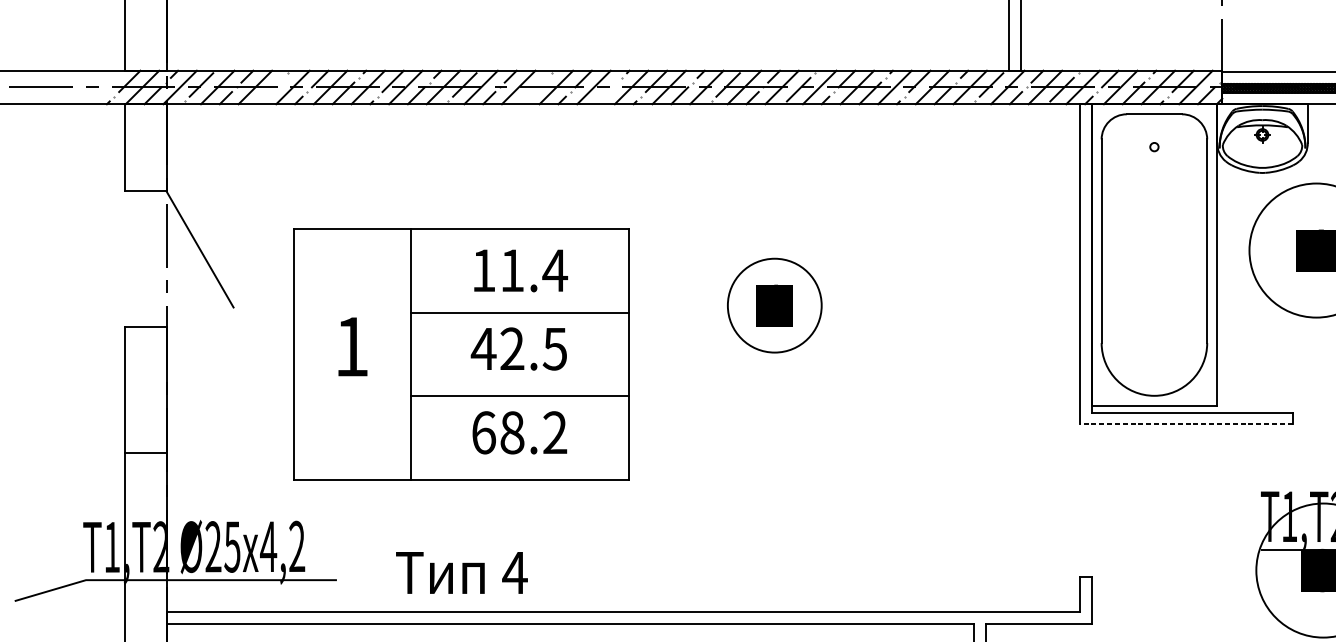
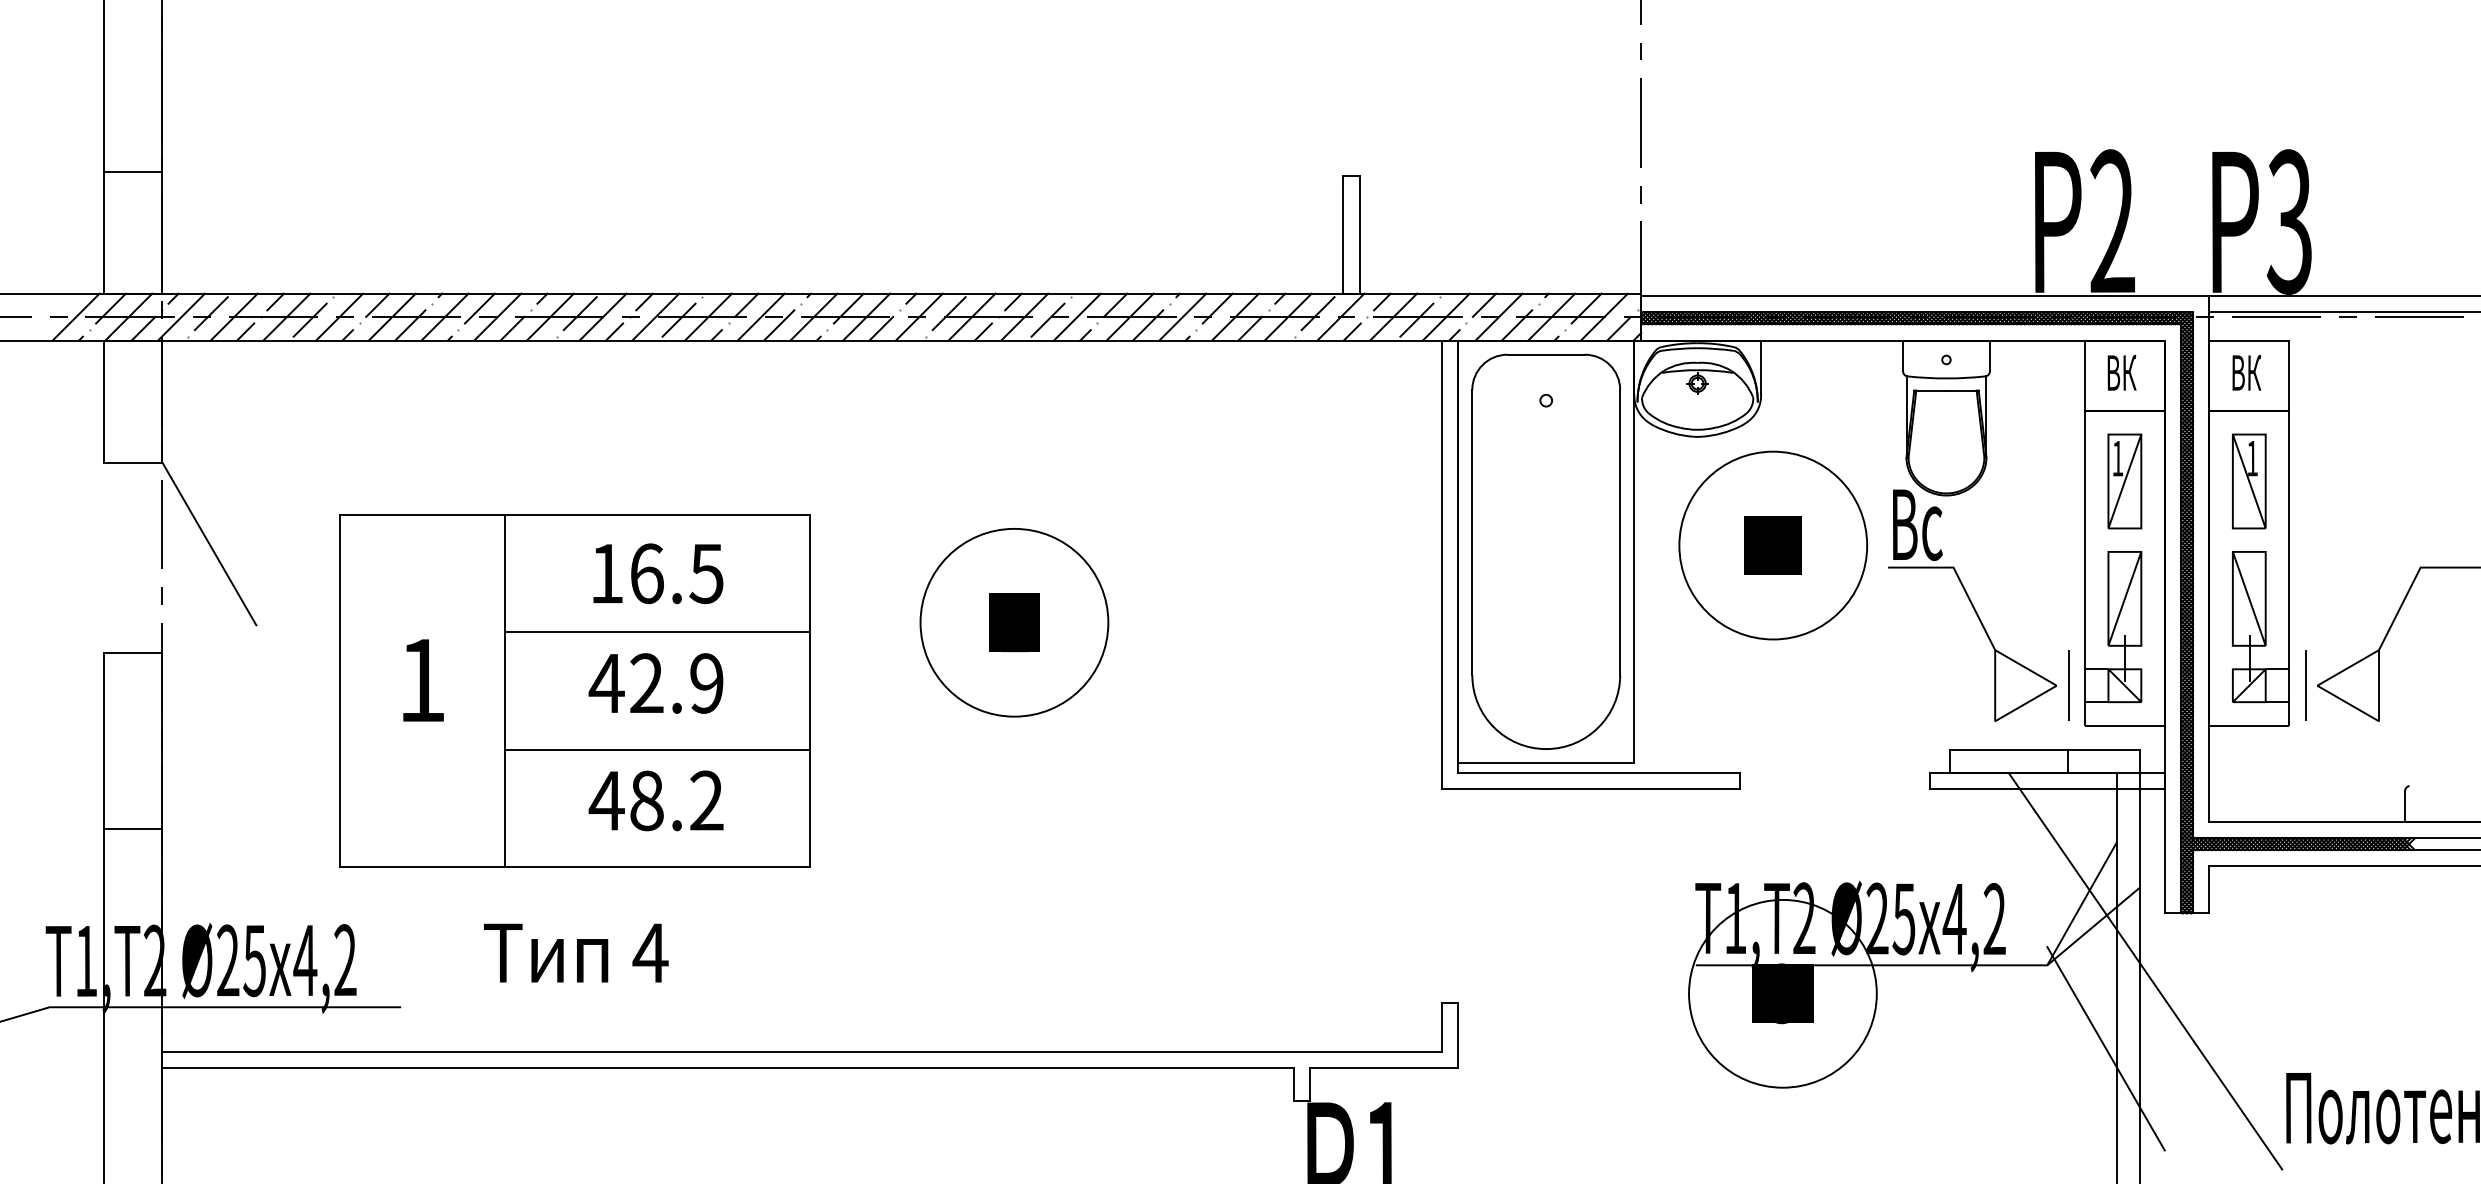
line: (104, 87) -> (75, 316), added
line: (271, 89) -> (309, 319), added
line: (534, 89) -> (678, 319), added
line: (607, 93) -> (779, 325), added
text: (534, 270) -> (677, 573), 11.4 -> 16.5
circle: (774, 305) -> (1014, 622), size x1.43
text: (554, 349) -> (706, 683), 42.5 -> 42.9
line: (1186, 423) -> (1590, 788), dashed -> solid
text: (483, 432) -> (606, 800), 68.2 -> 48.2
text: (462, 572) -> (576, 952), moved

